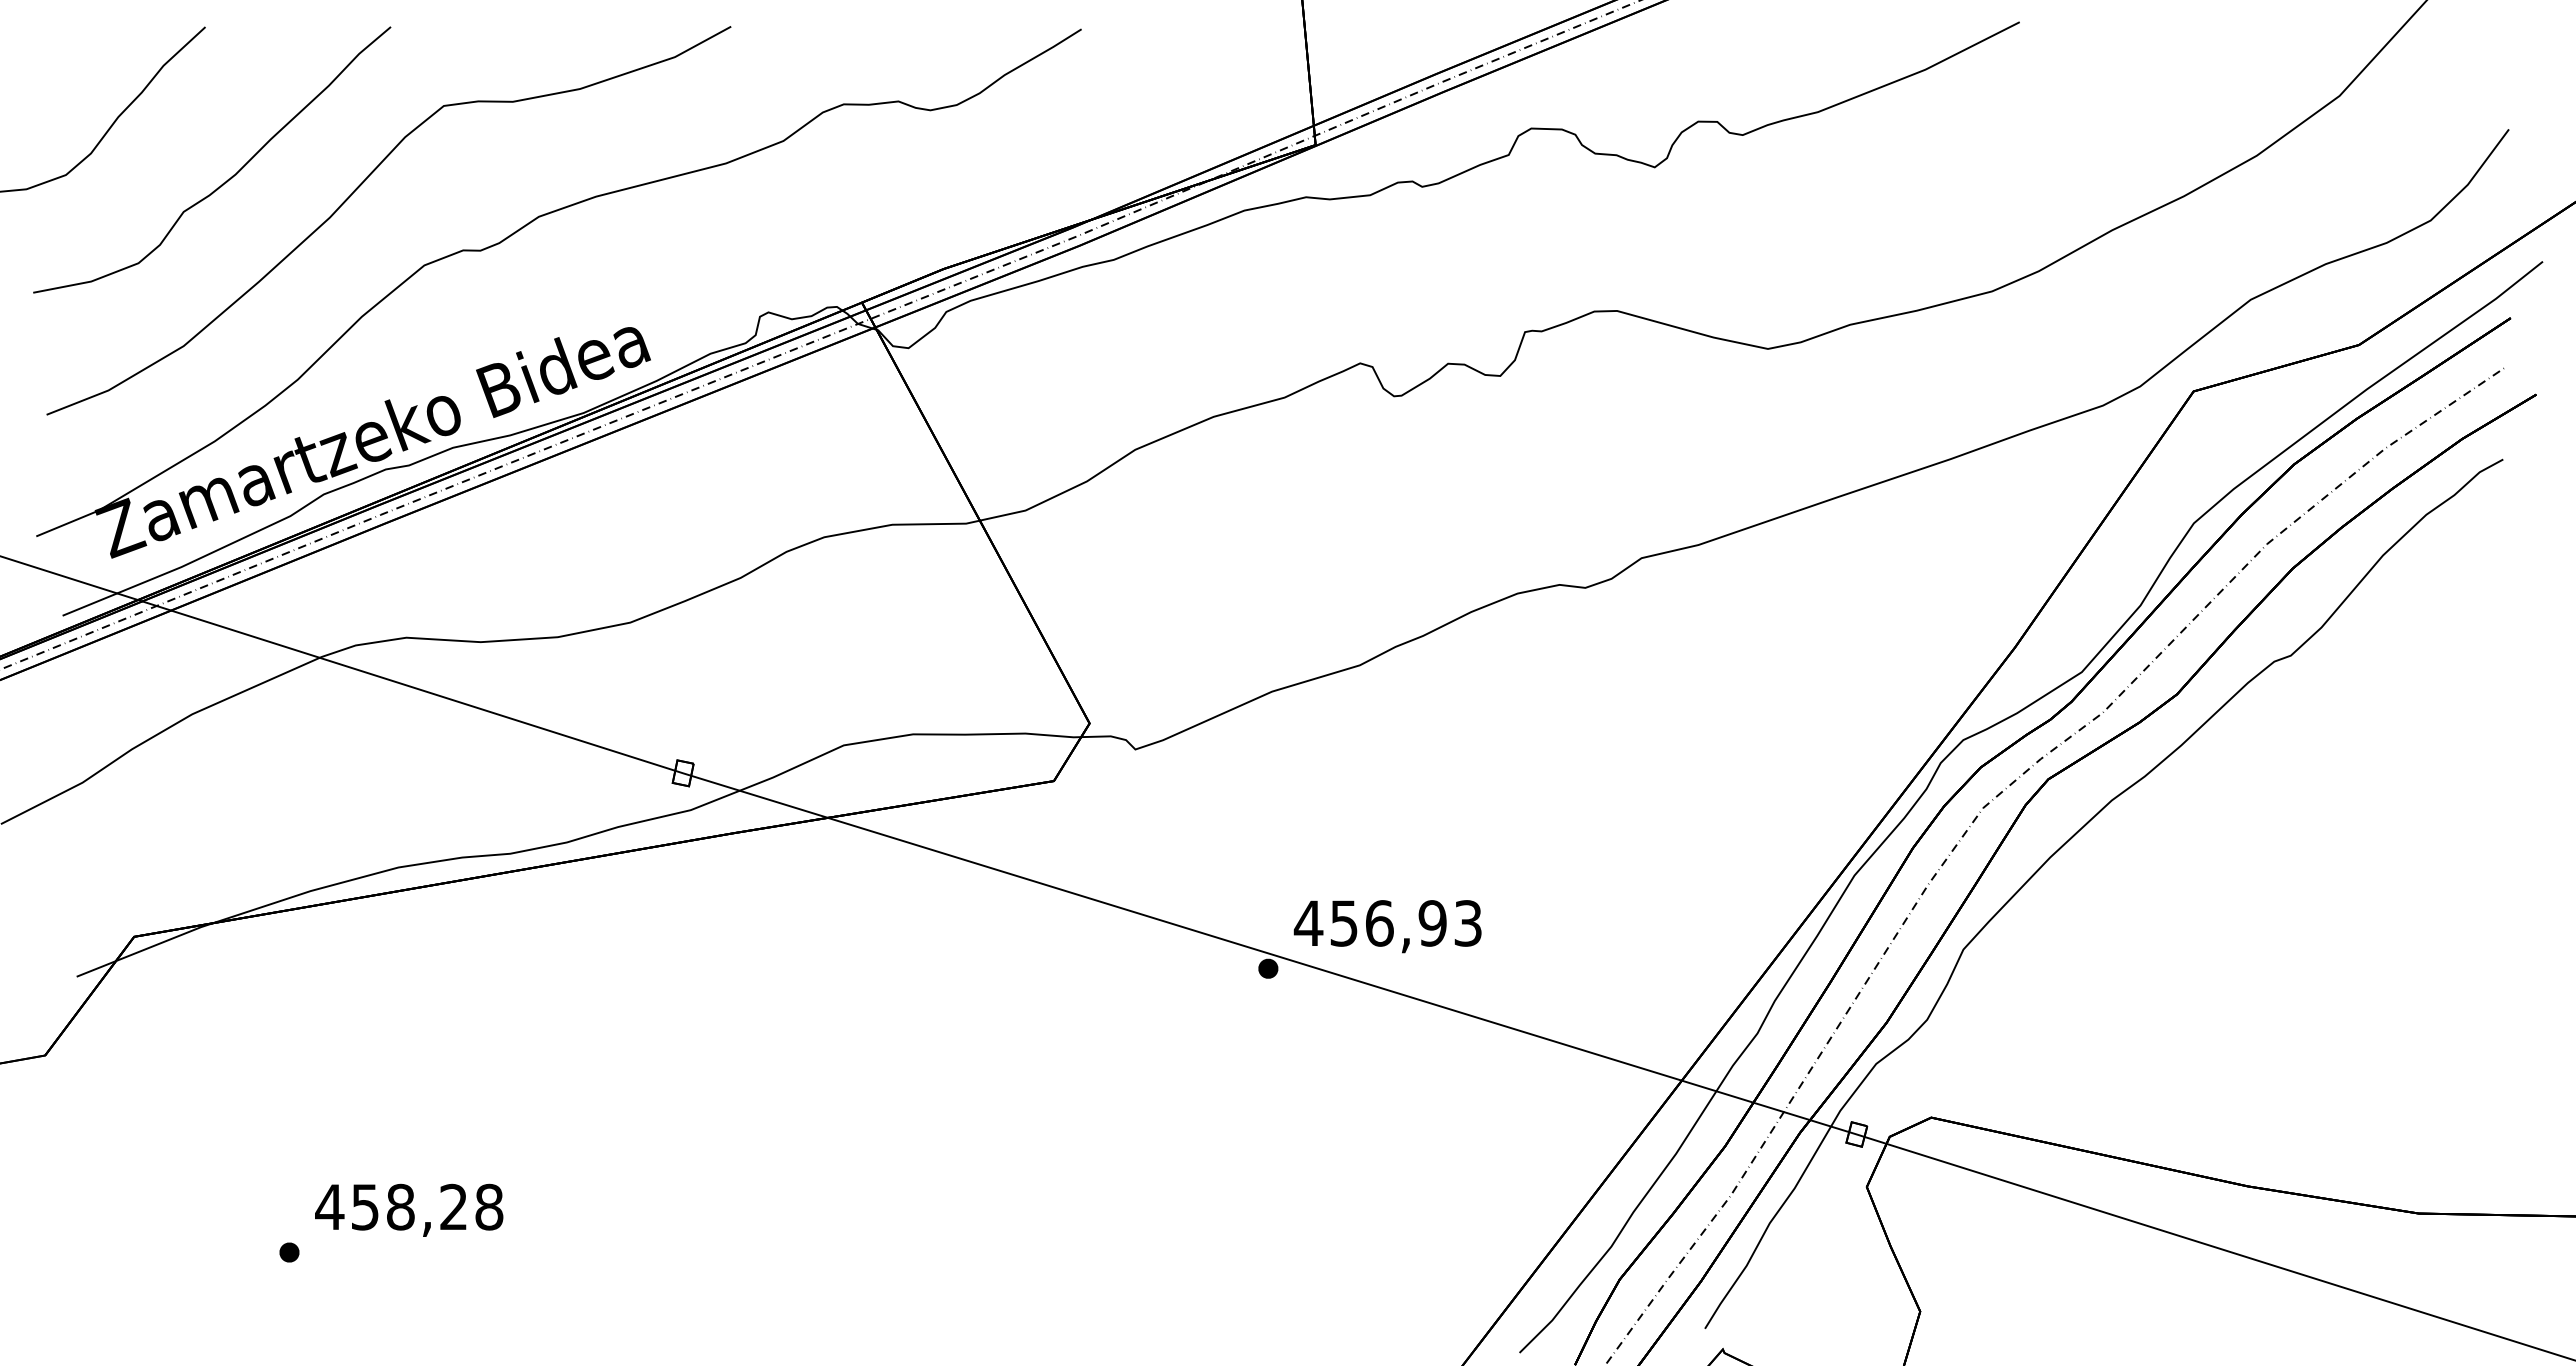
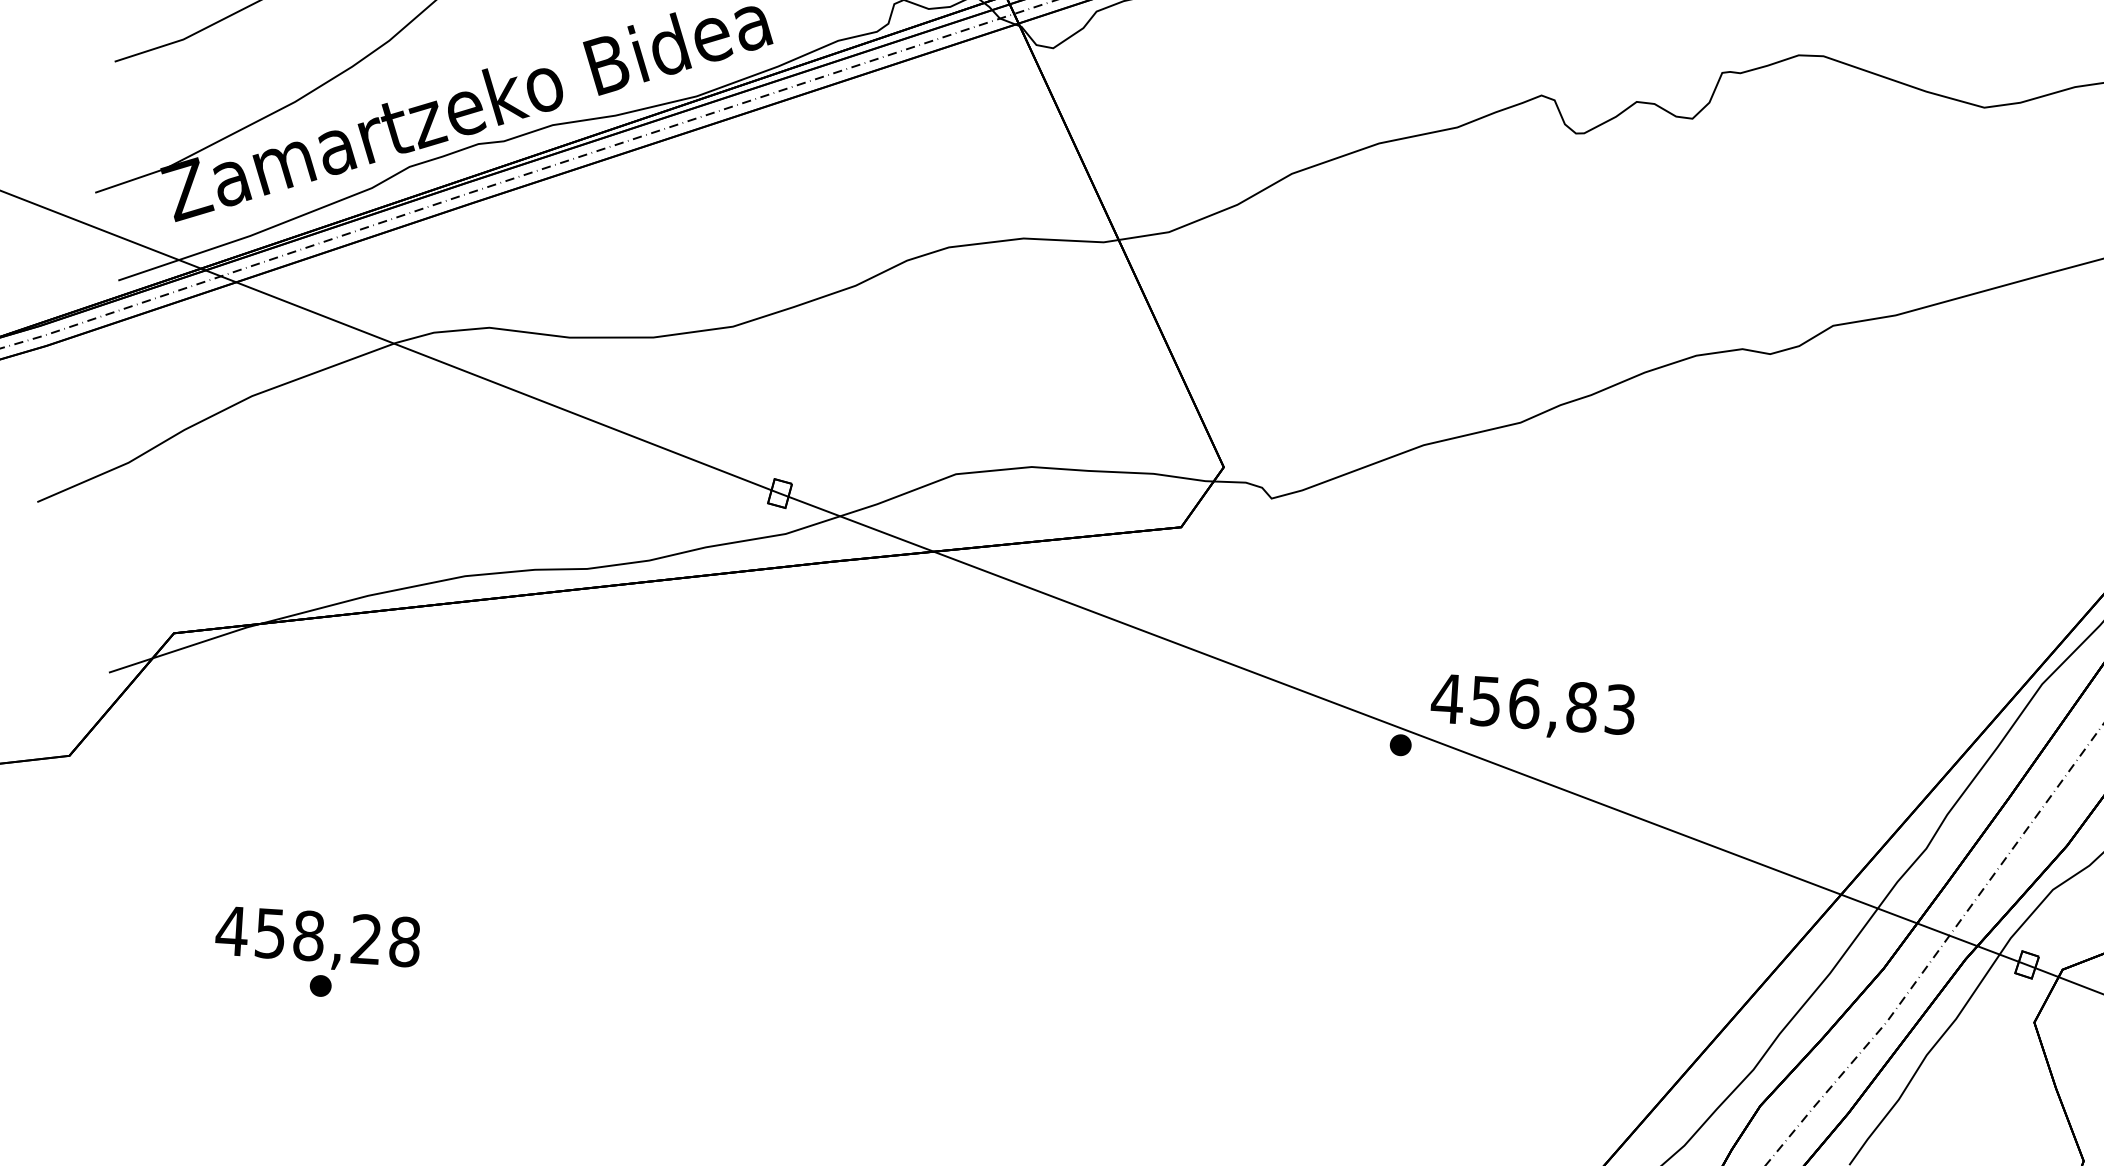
text: (1432, 923) -> (1581, 707), 456,93 -> 456,83
text: (409, 1209) -> (318, 939), moved

